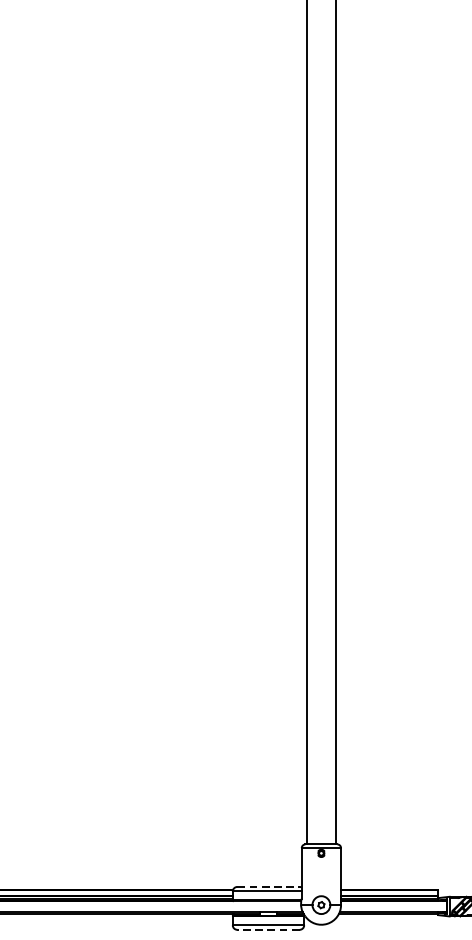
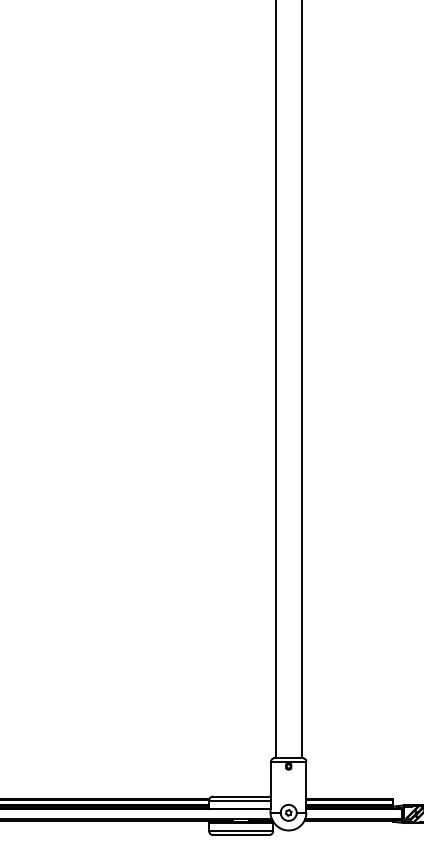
line: (268, 886) -> (241, 796), dashed -> solid
line: (267, 930) -> (240, 835), dashed -> solid

